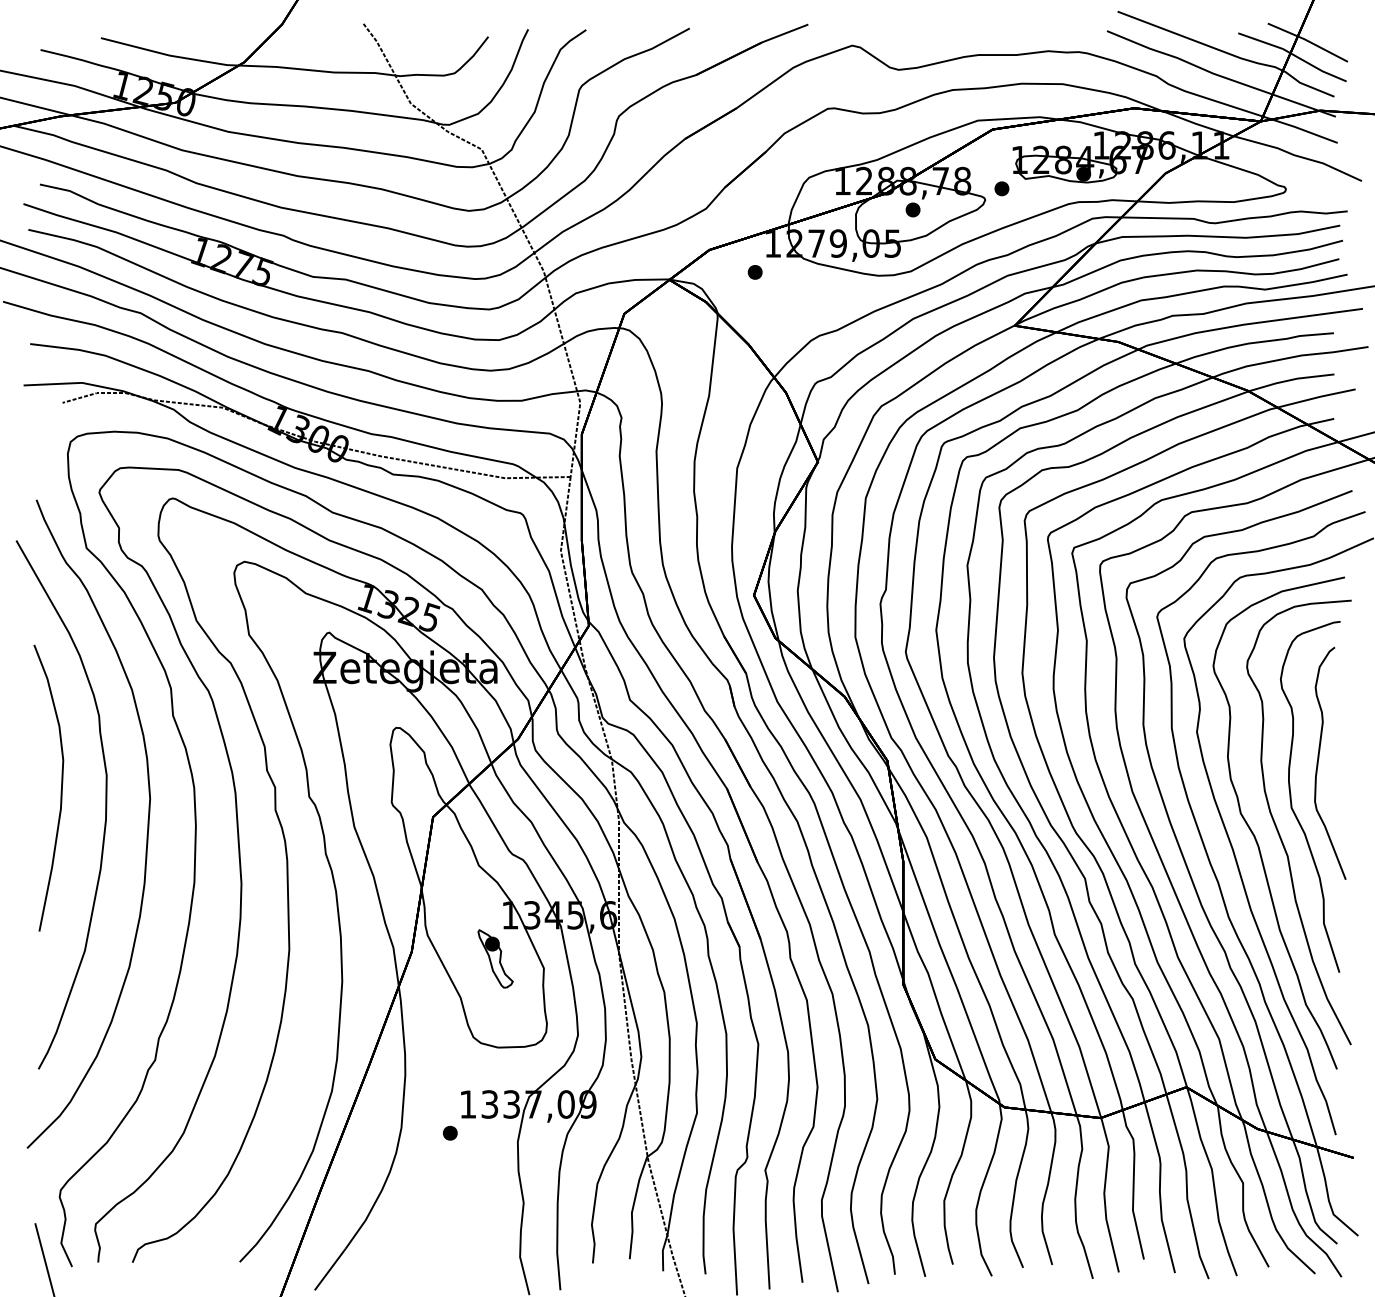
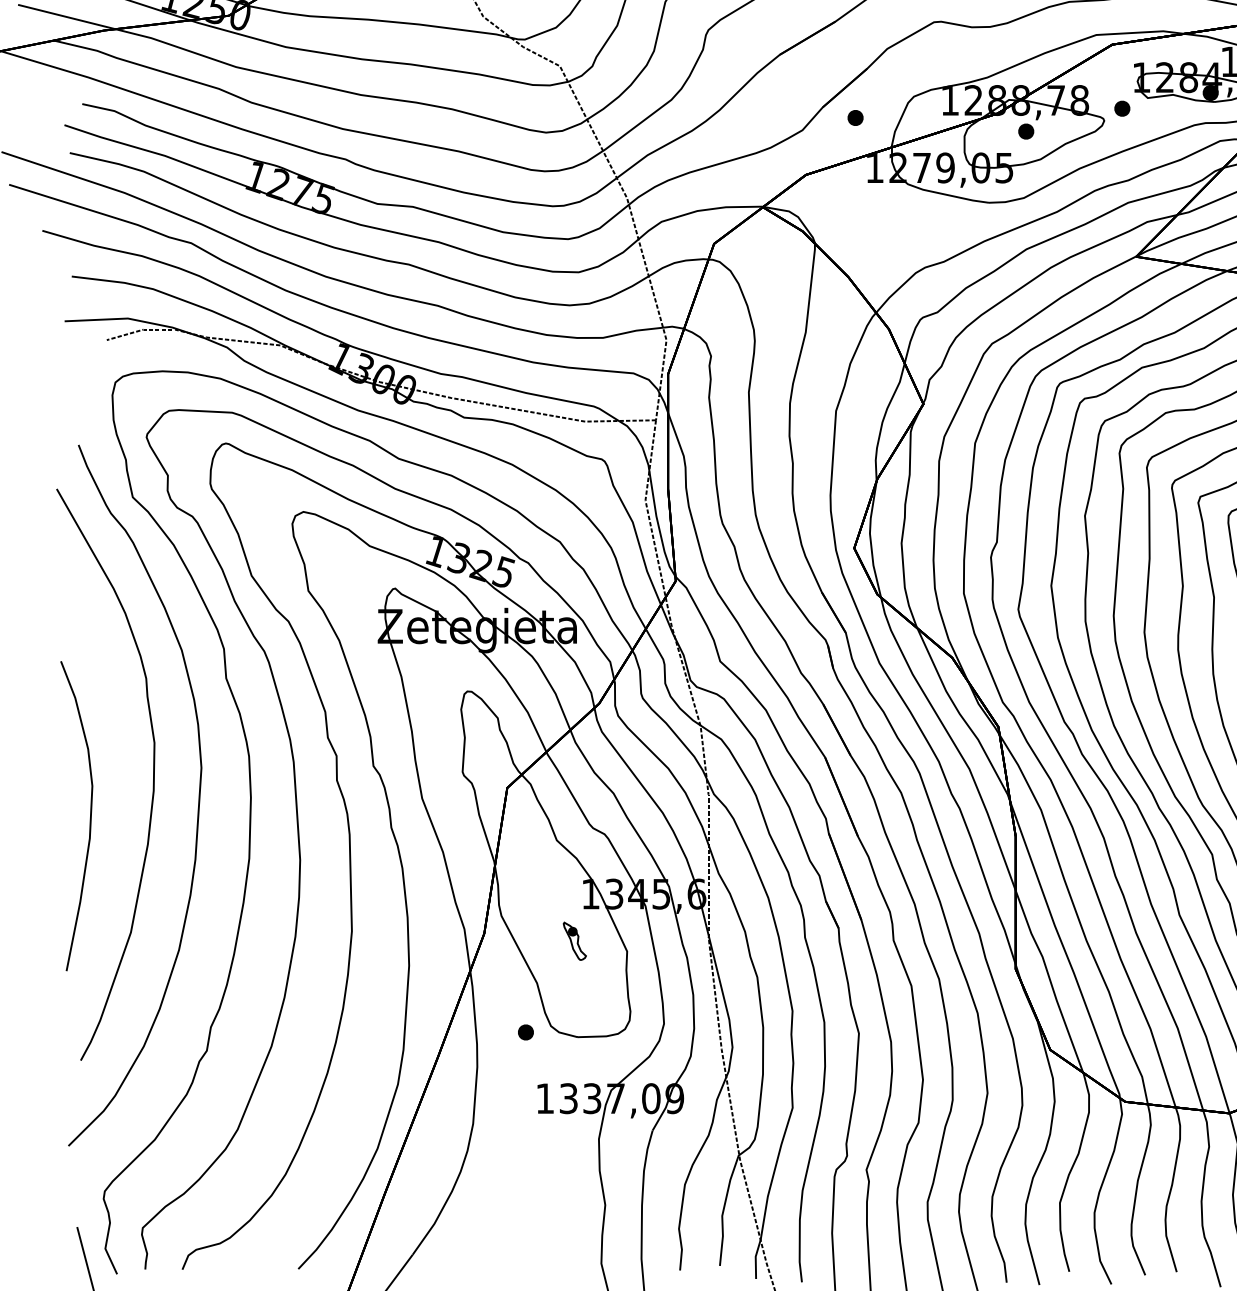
part: (754, 272) -> (854, 118), moved
curve: (60, 790) -> (89, 818), moved
part: (495, 958) -> (574, 940), size x0.6
part: (450, 1132) -> (526, 1031), moved

